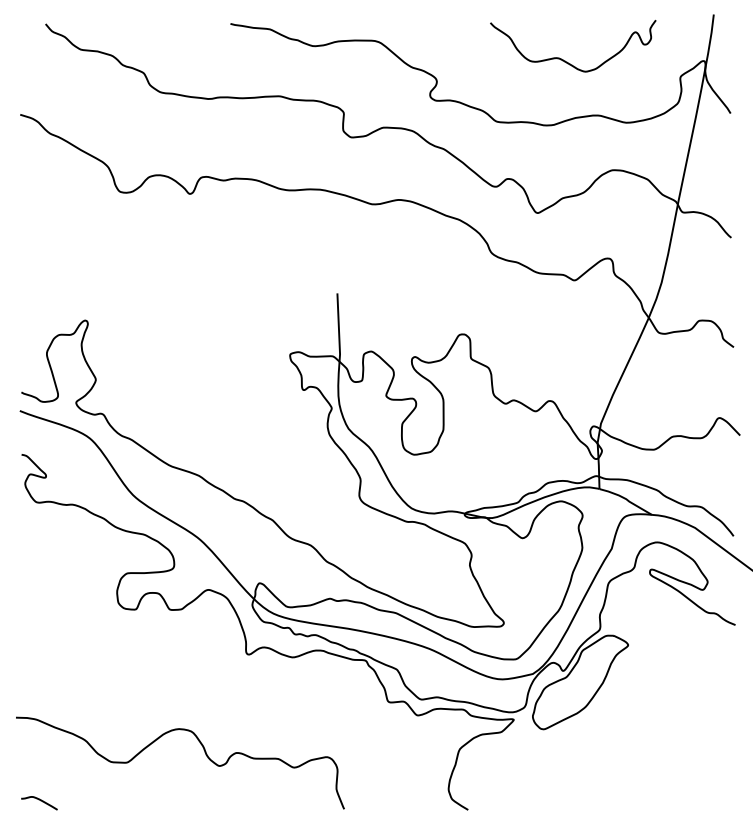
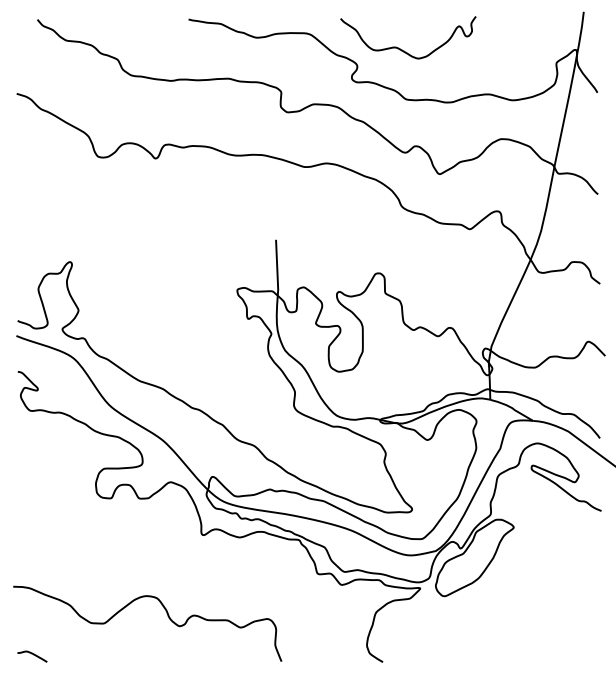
curve: (565, 60) -> (402, 49), moved

